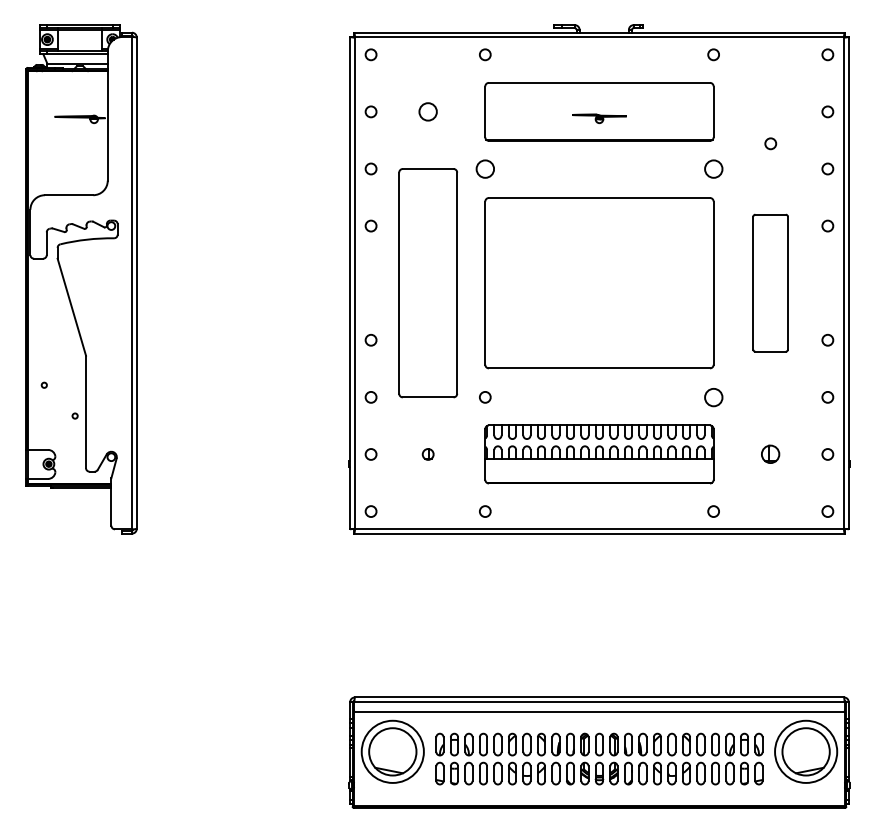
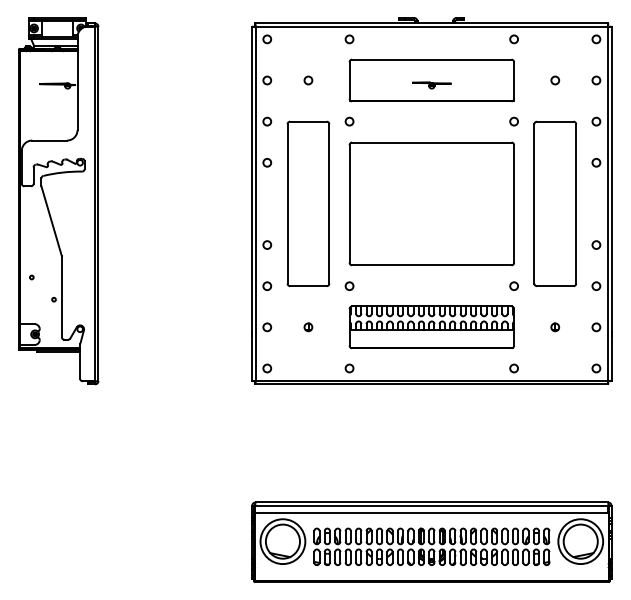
circle: (428, 111) -> (308, 80), size x0.62
circle: (771, 143) -> (555, 80), moved
circle: (485, 168) -> (349, 121), size x0.62
circle: (712, 168) -> (513, 121), size x0.62
part: (769, 282) -> (554, 203), size x1.67
circle: (712, 396) -> (513, 285), size x0.62
part: (771, 454) -> (555, 327), size x0.62

